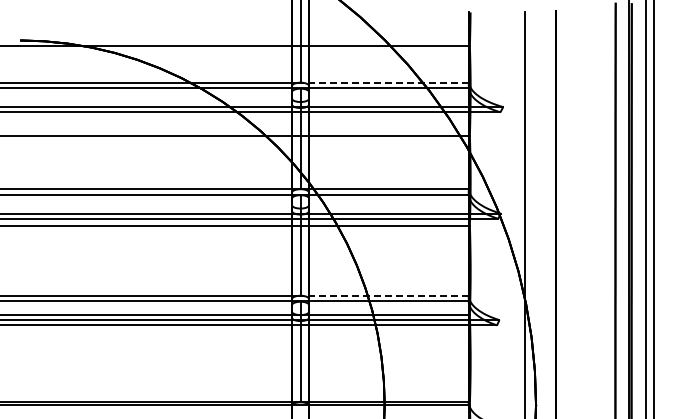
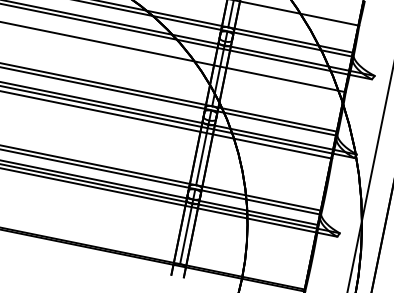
line: (384, 82) -> (290, 39), dashed -> solid
line: (384, 295) -> (258, 197), dashed -> solid

